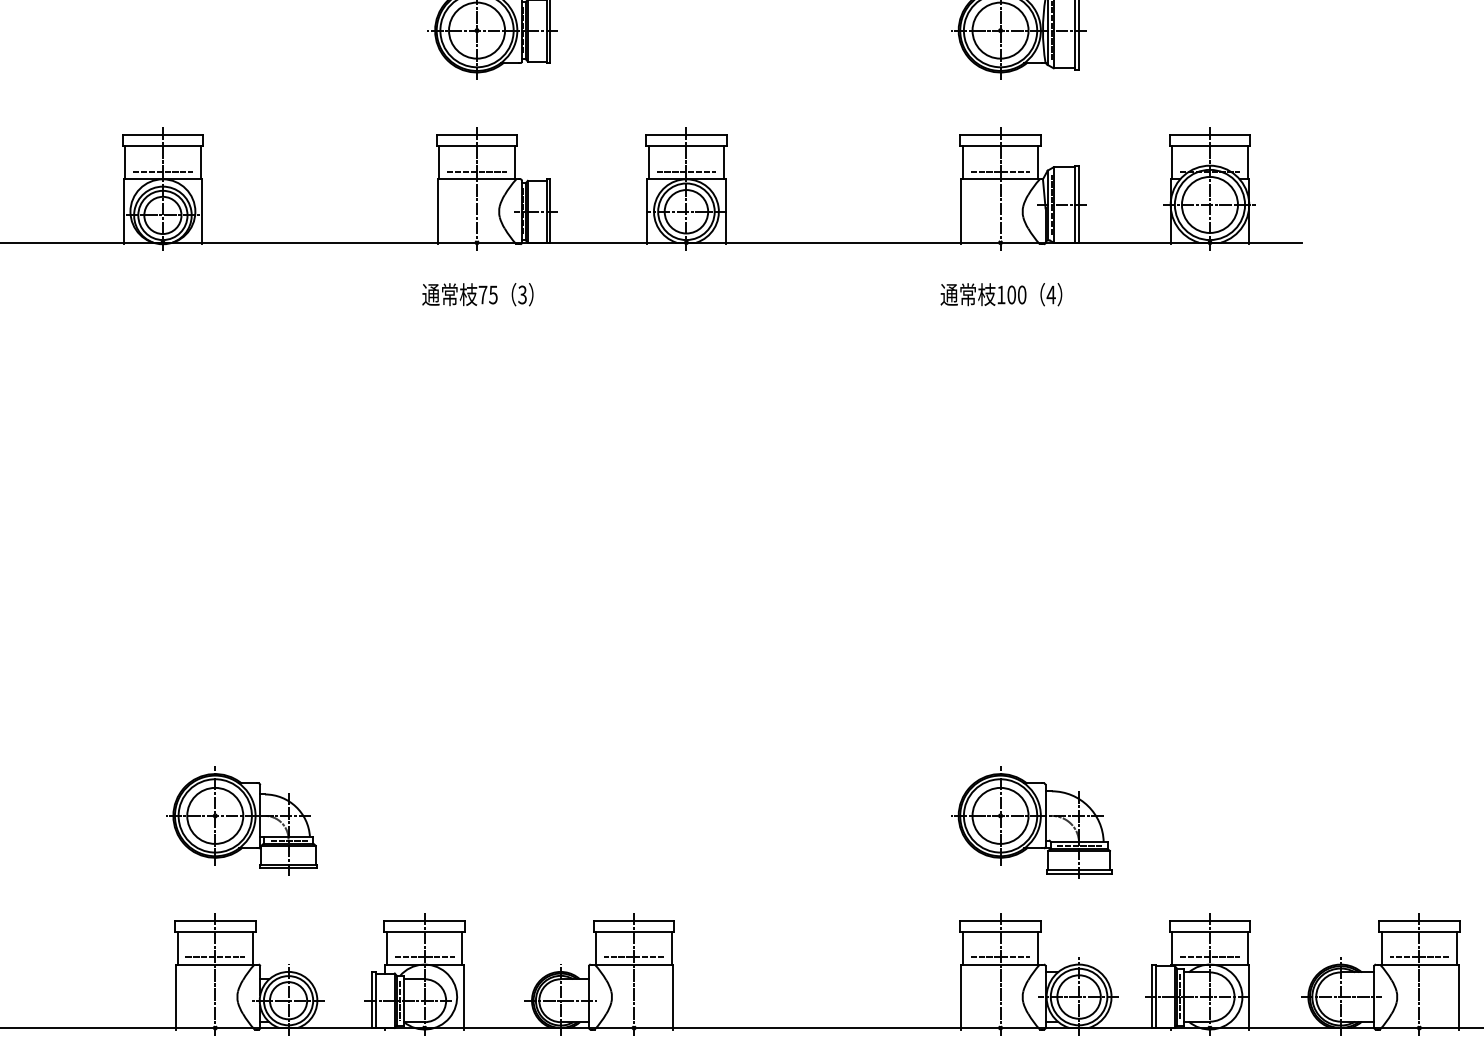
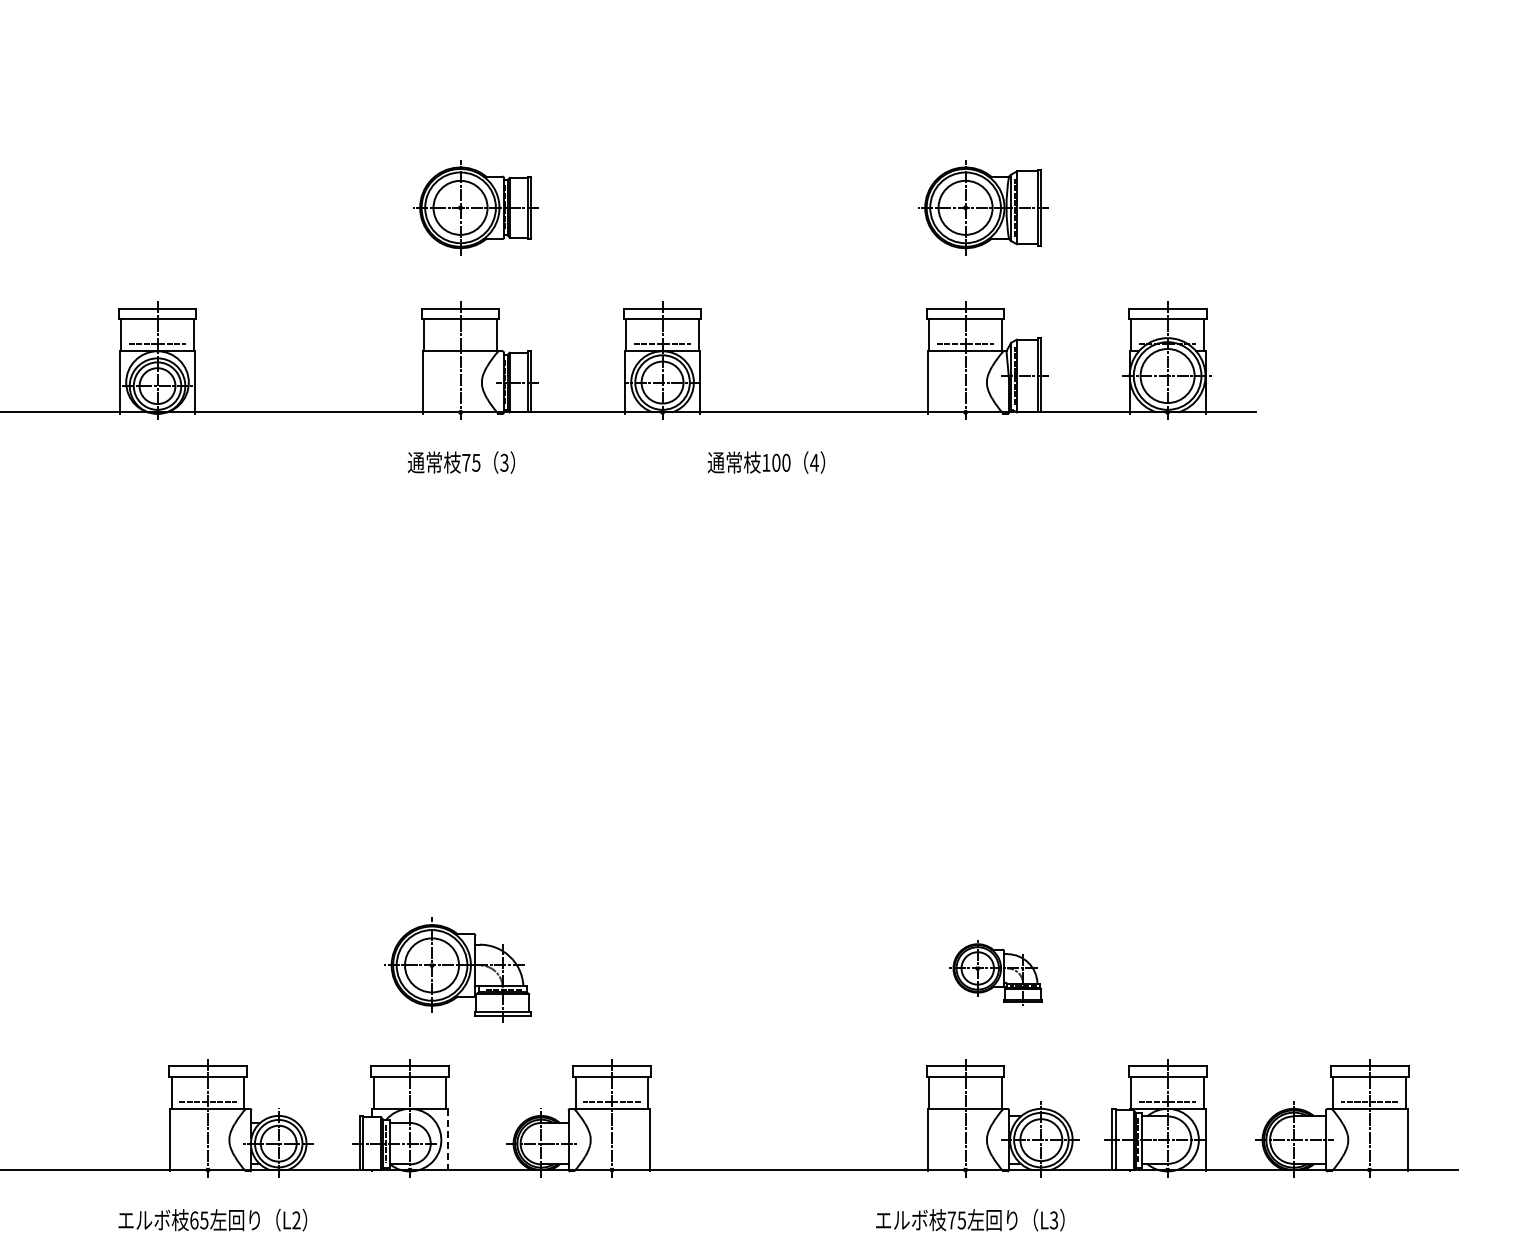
line: (476, 172) -> (460, 344), removed
text: (1001, 294) -> (766, 462), moved
part: (241, 820) -> (457, 969), moved
part: (1031, 823) -> (995, 972), size x0.6
line: (424, 956) -> (409, 1101), removed
line: (1000, 956) -> (965, 1101), removed
line: (463, 997) -> (447, 1140), solid -> dashed

